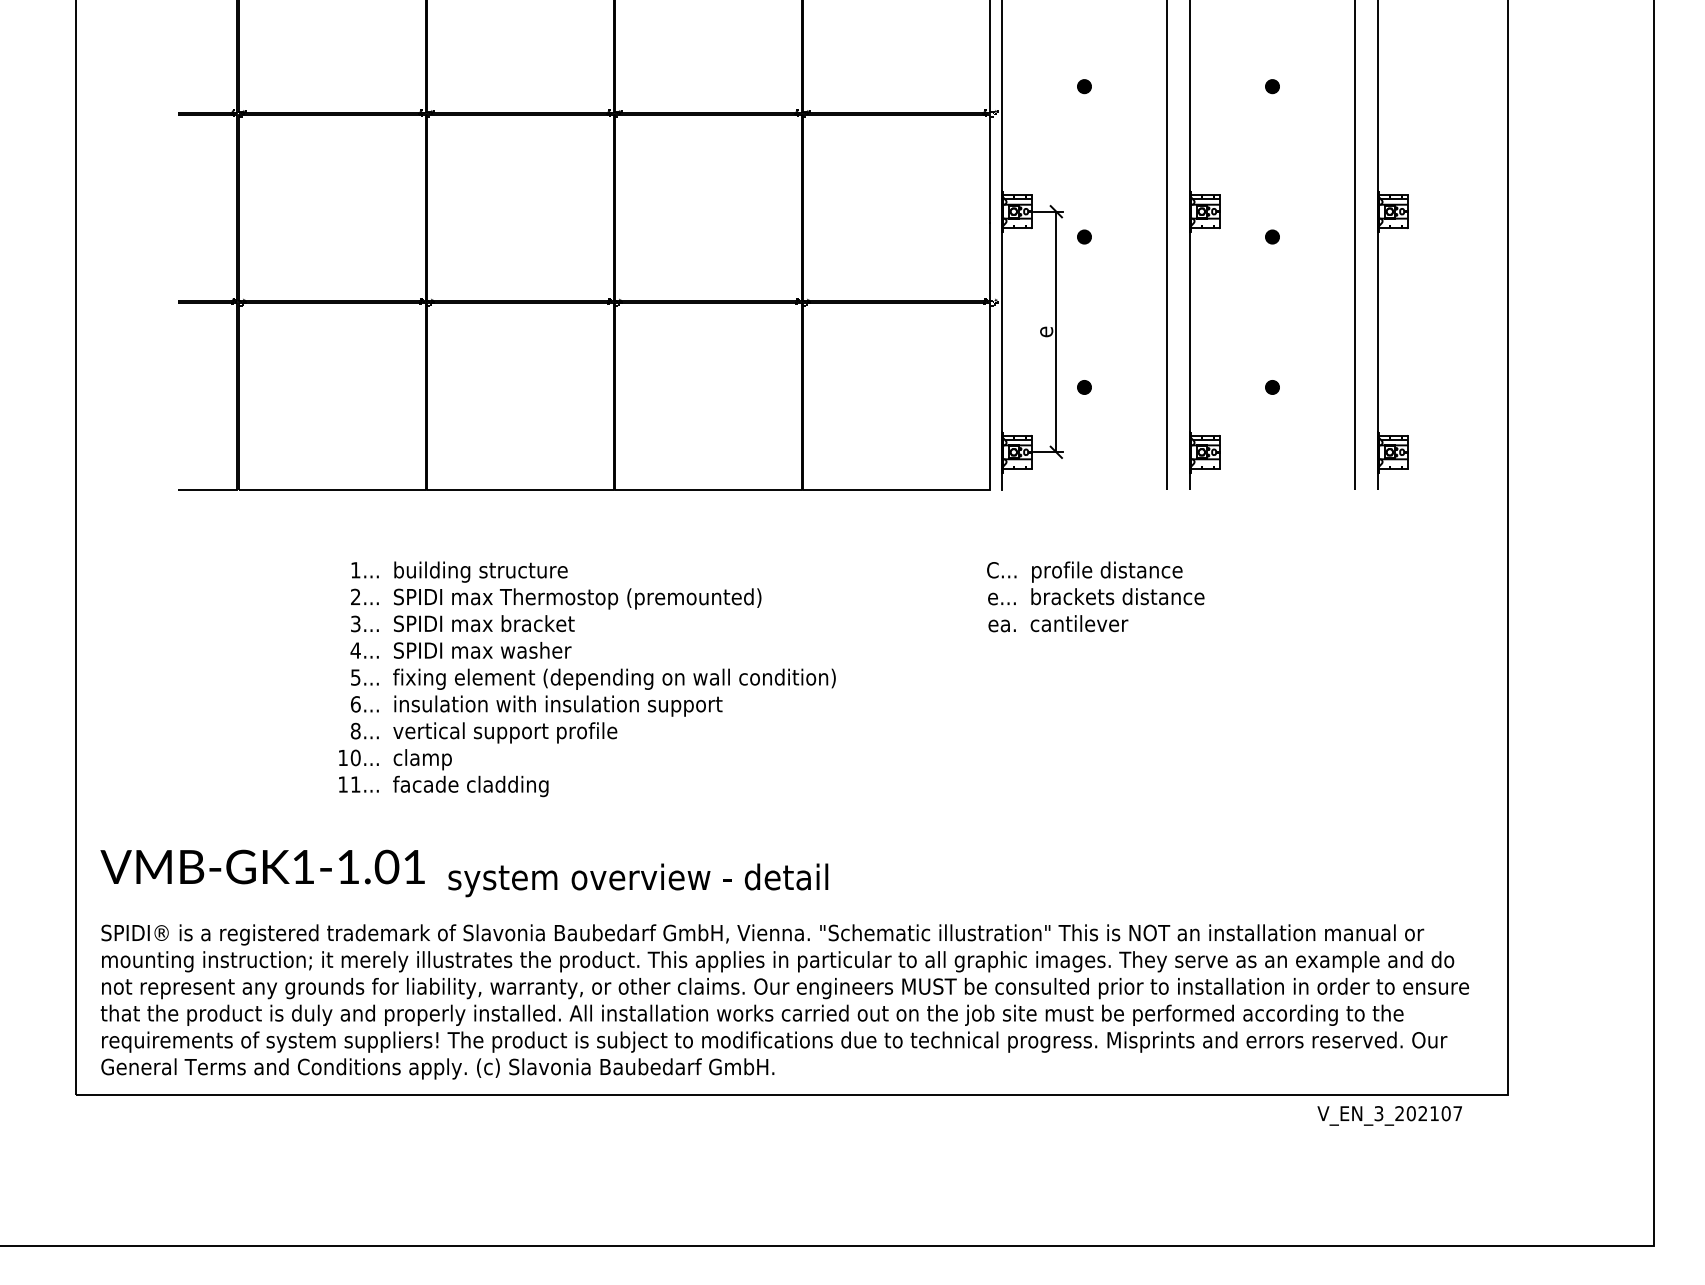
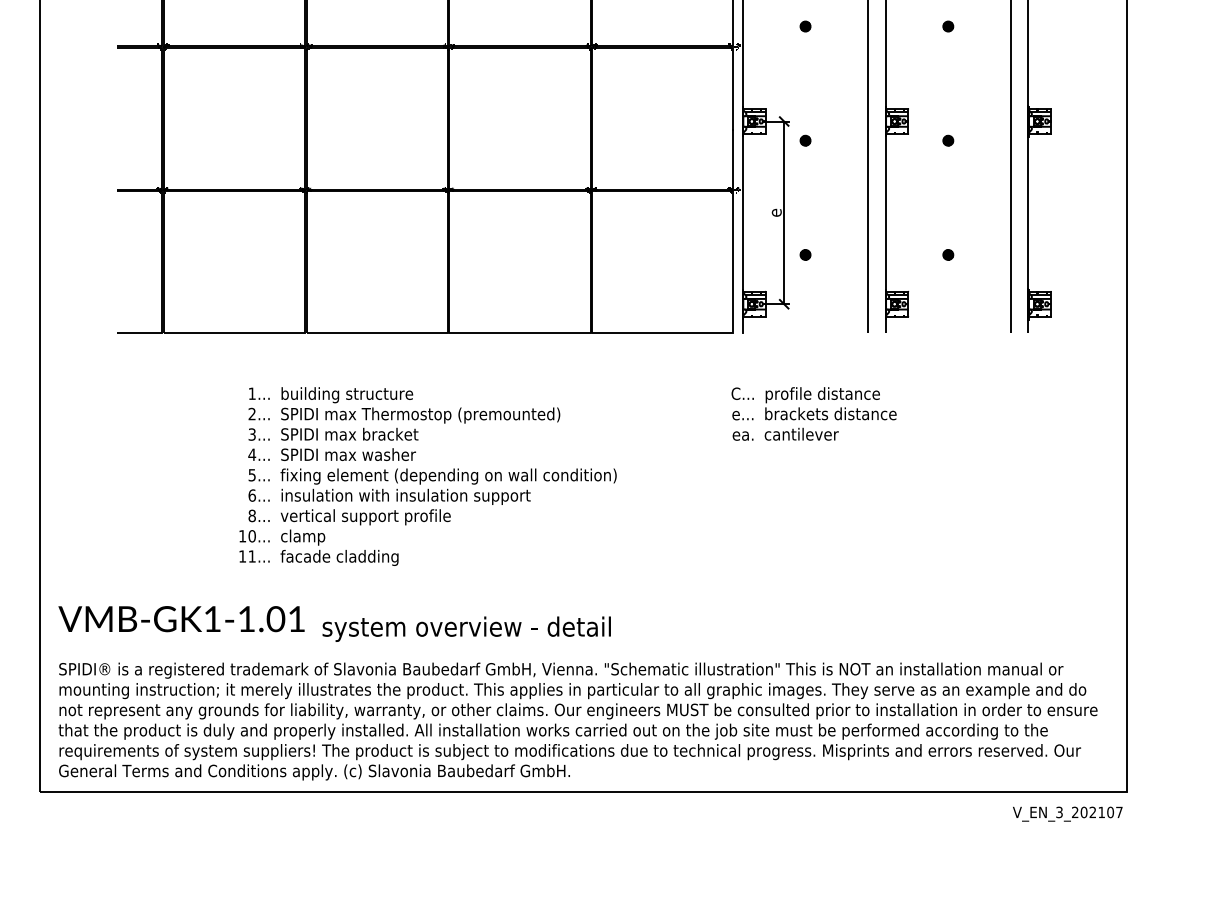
text: (1389, 1115) -> (1067, 813), moved

